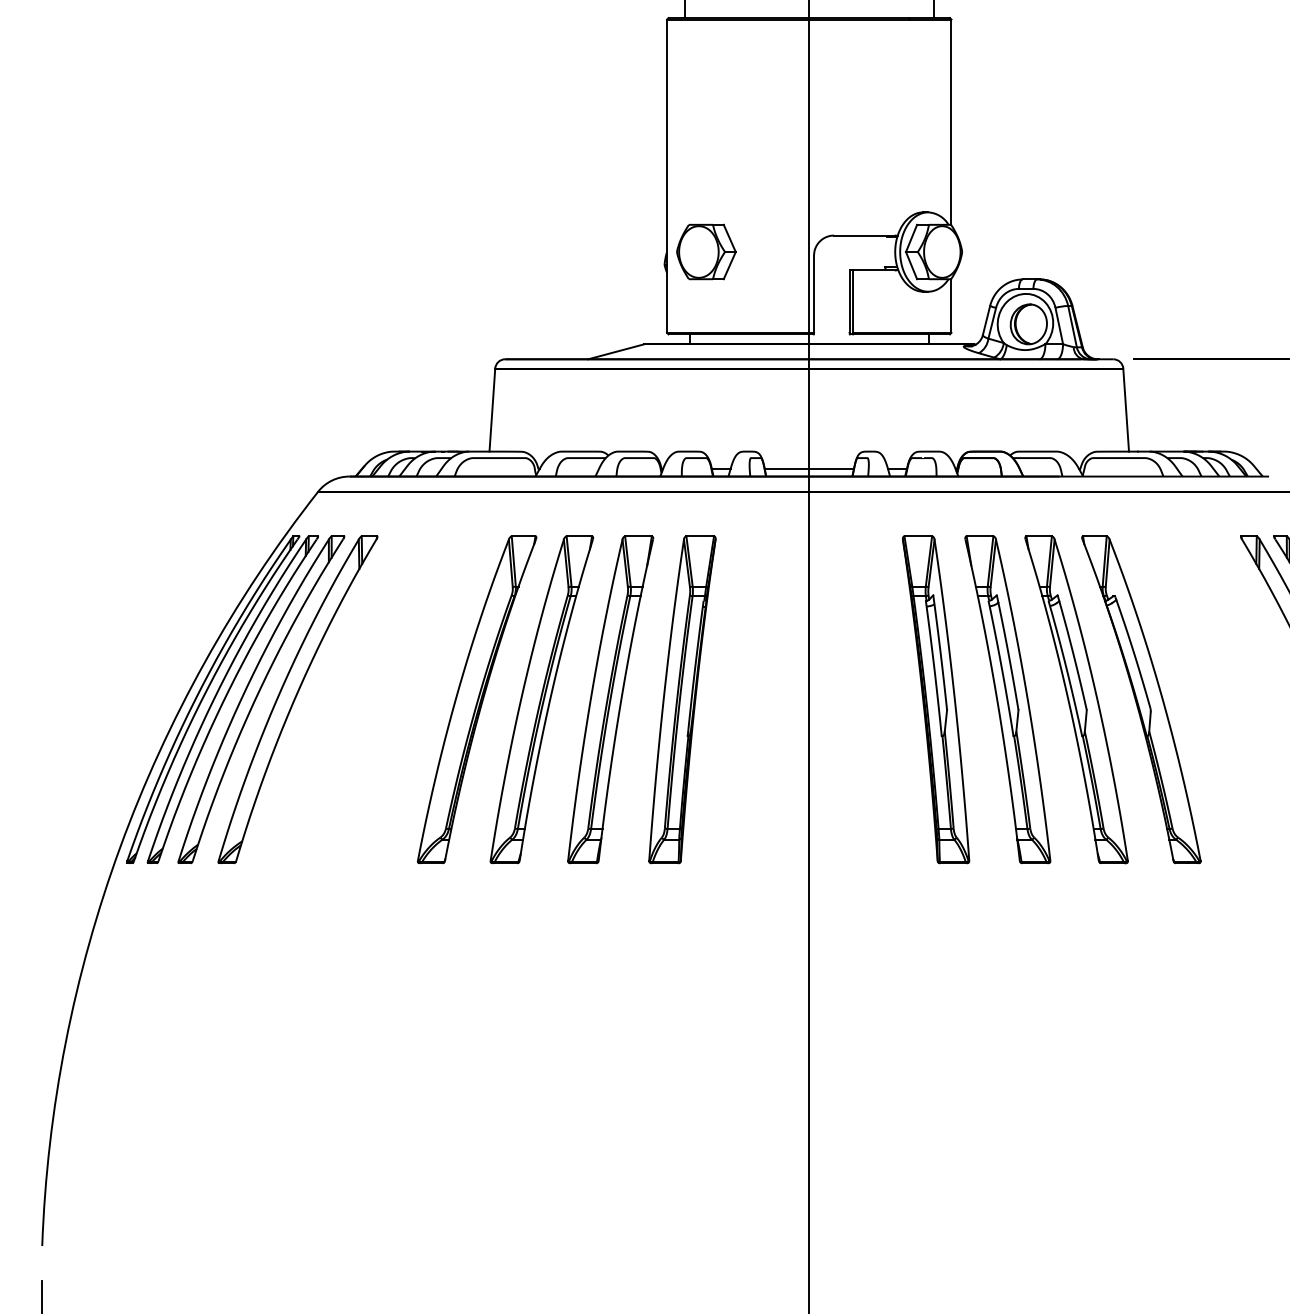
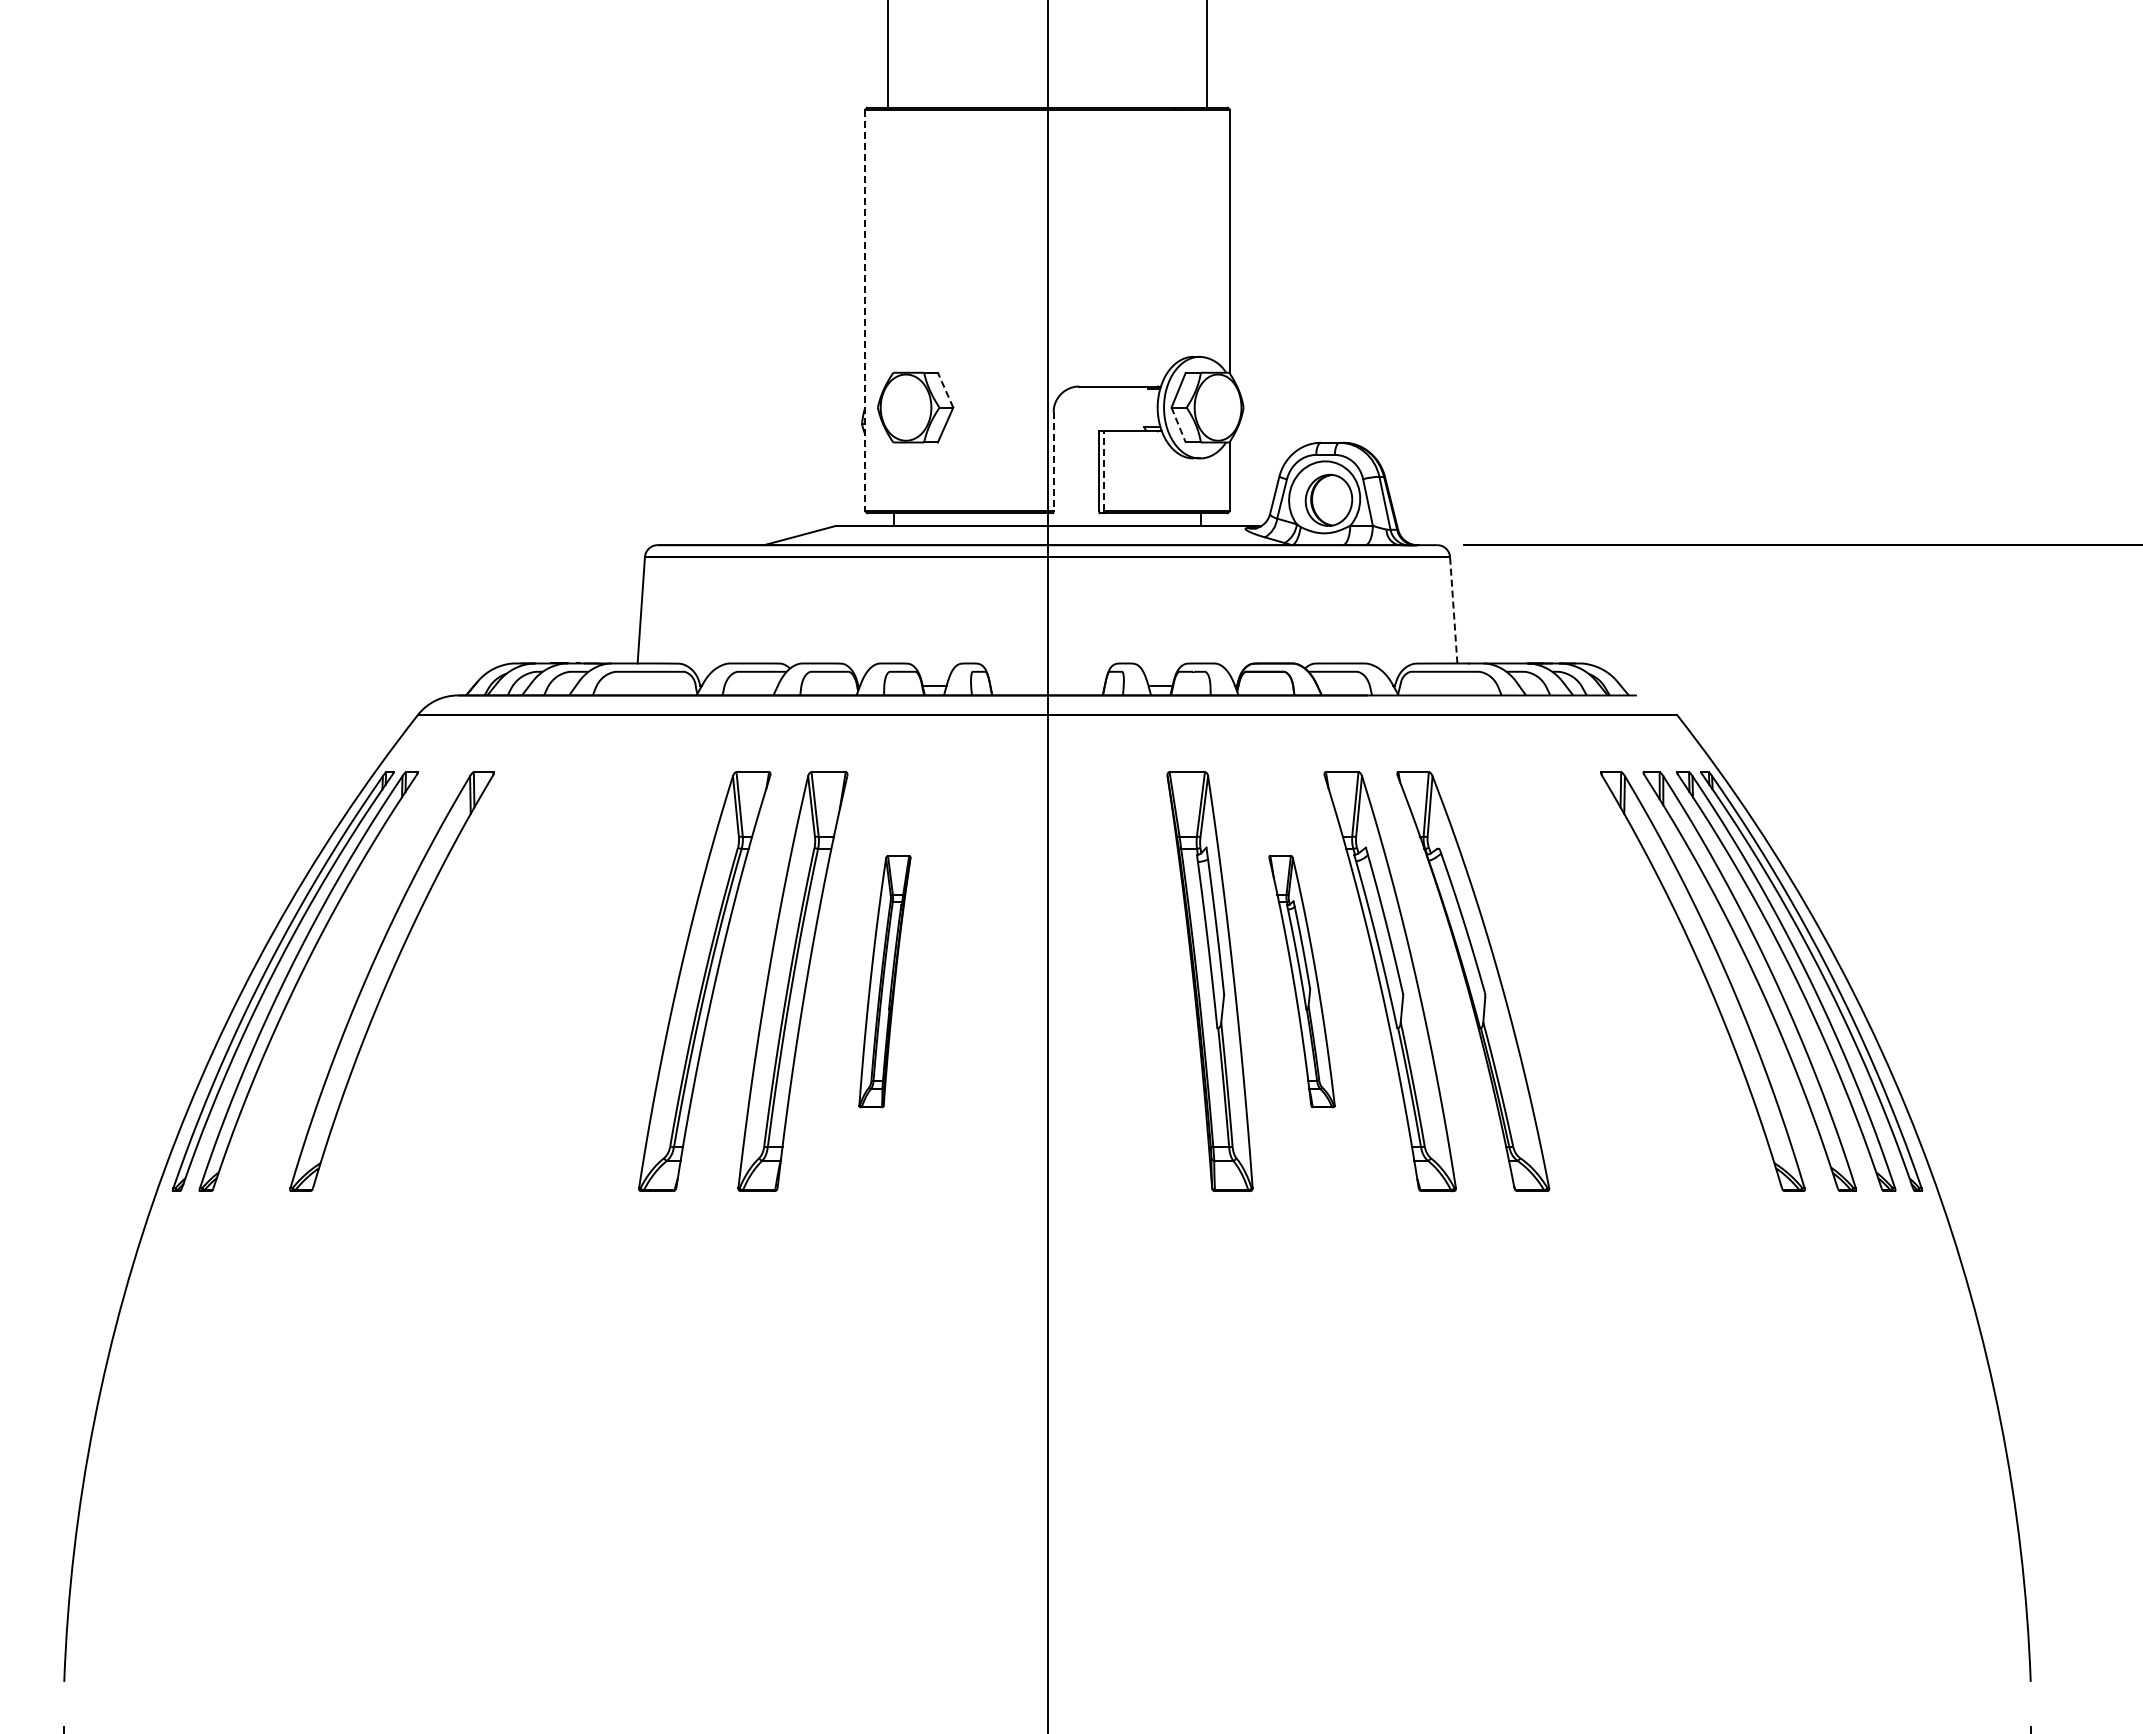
line: (667, 176) -> (865, 310), solid -> dashed
line: (729, 237) -> (945, 389), solid -> dashed
line: (911, 265) -> (1178, 425), solid -> dashed
line: (813, 294) -> (1053, 461), solid -> dashed
line: (853, 301) -> (1104, 471), solid -> dashed
line: (1125, 409) -> (1453, 609), solid -> dashed
line: (809, 468) -> (1047, 685), removed
part: (256, 698) -> (339, 979), removed
part: (476, 699) -> (621, 981), removed
part: (682, 699) -> (884, 981), size x0.6
part: (1007, 699) -> (1301, 981), size x0.6

